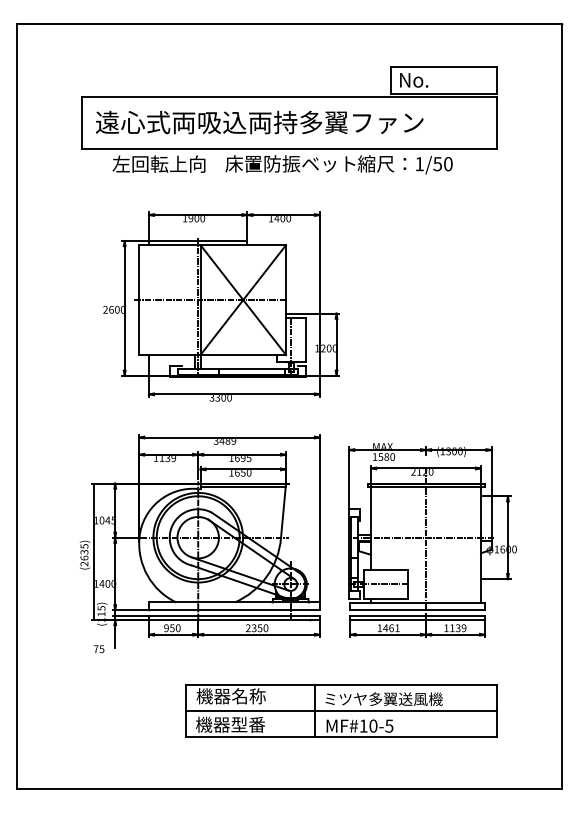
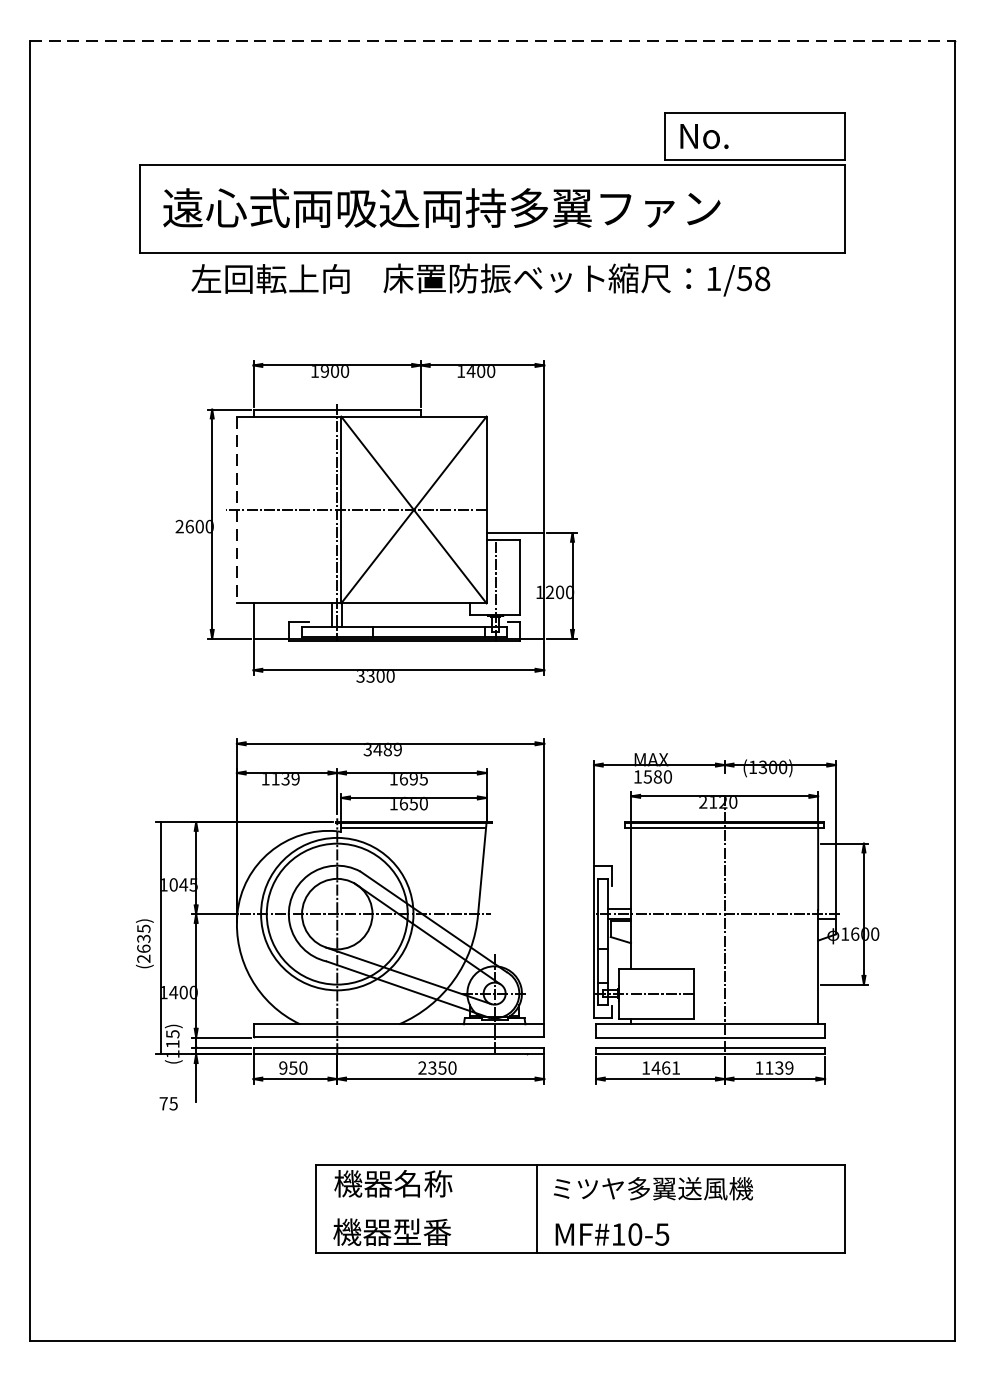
line: (289, 24) -> (492, 41), solid -> dashed
text: (448, 163) -> (762, 277), 1/50 -> 1/58
line: (139, 300) -> (237, 510), solid -> dashed
line: (340, 711) -> (579, 1209), removed

